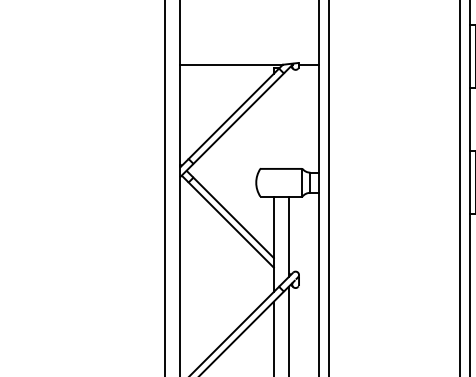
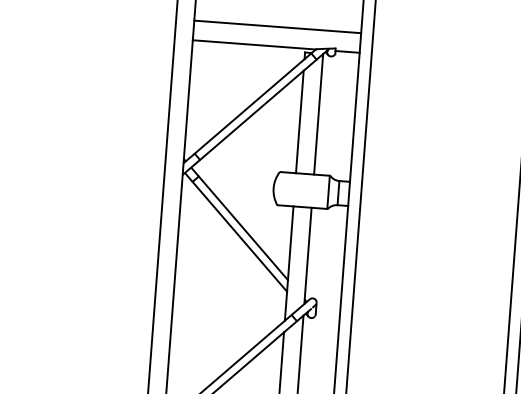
line: (249, 48) -> (277, 26), added
line: (288, 118) -> (318, 114), added
line: (273, 125) -> (299, 121), added

